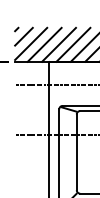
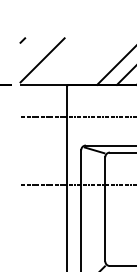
line: (23, 36) -> (32, 50), removed
line: (44, 44) -> (60, 61), removed
line: (59, 44) -> (81, 61), removed
line: (73, 44) -> (100, 61), removed

